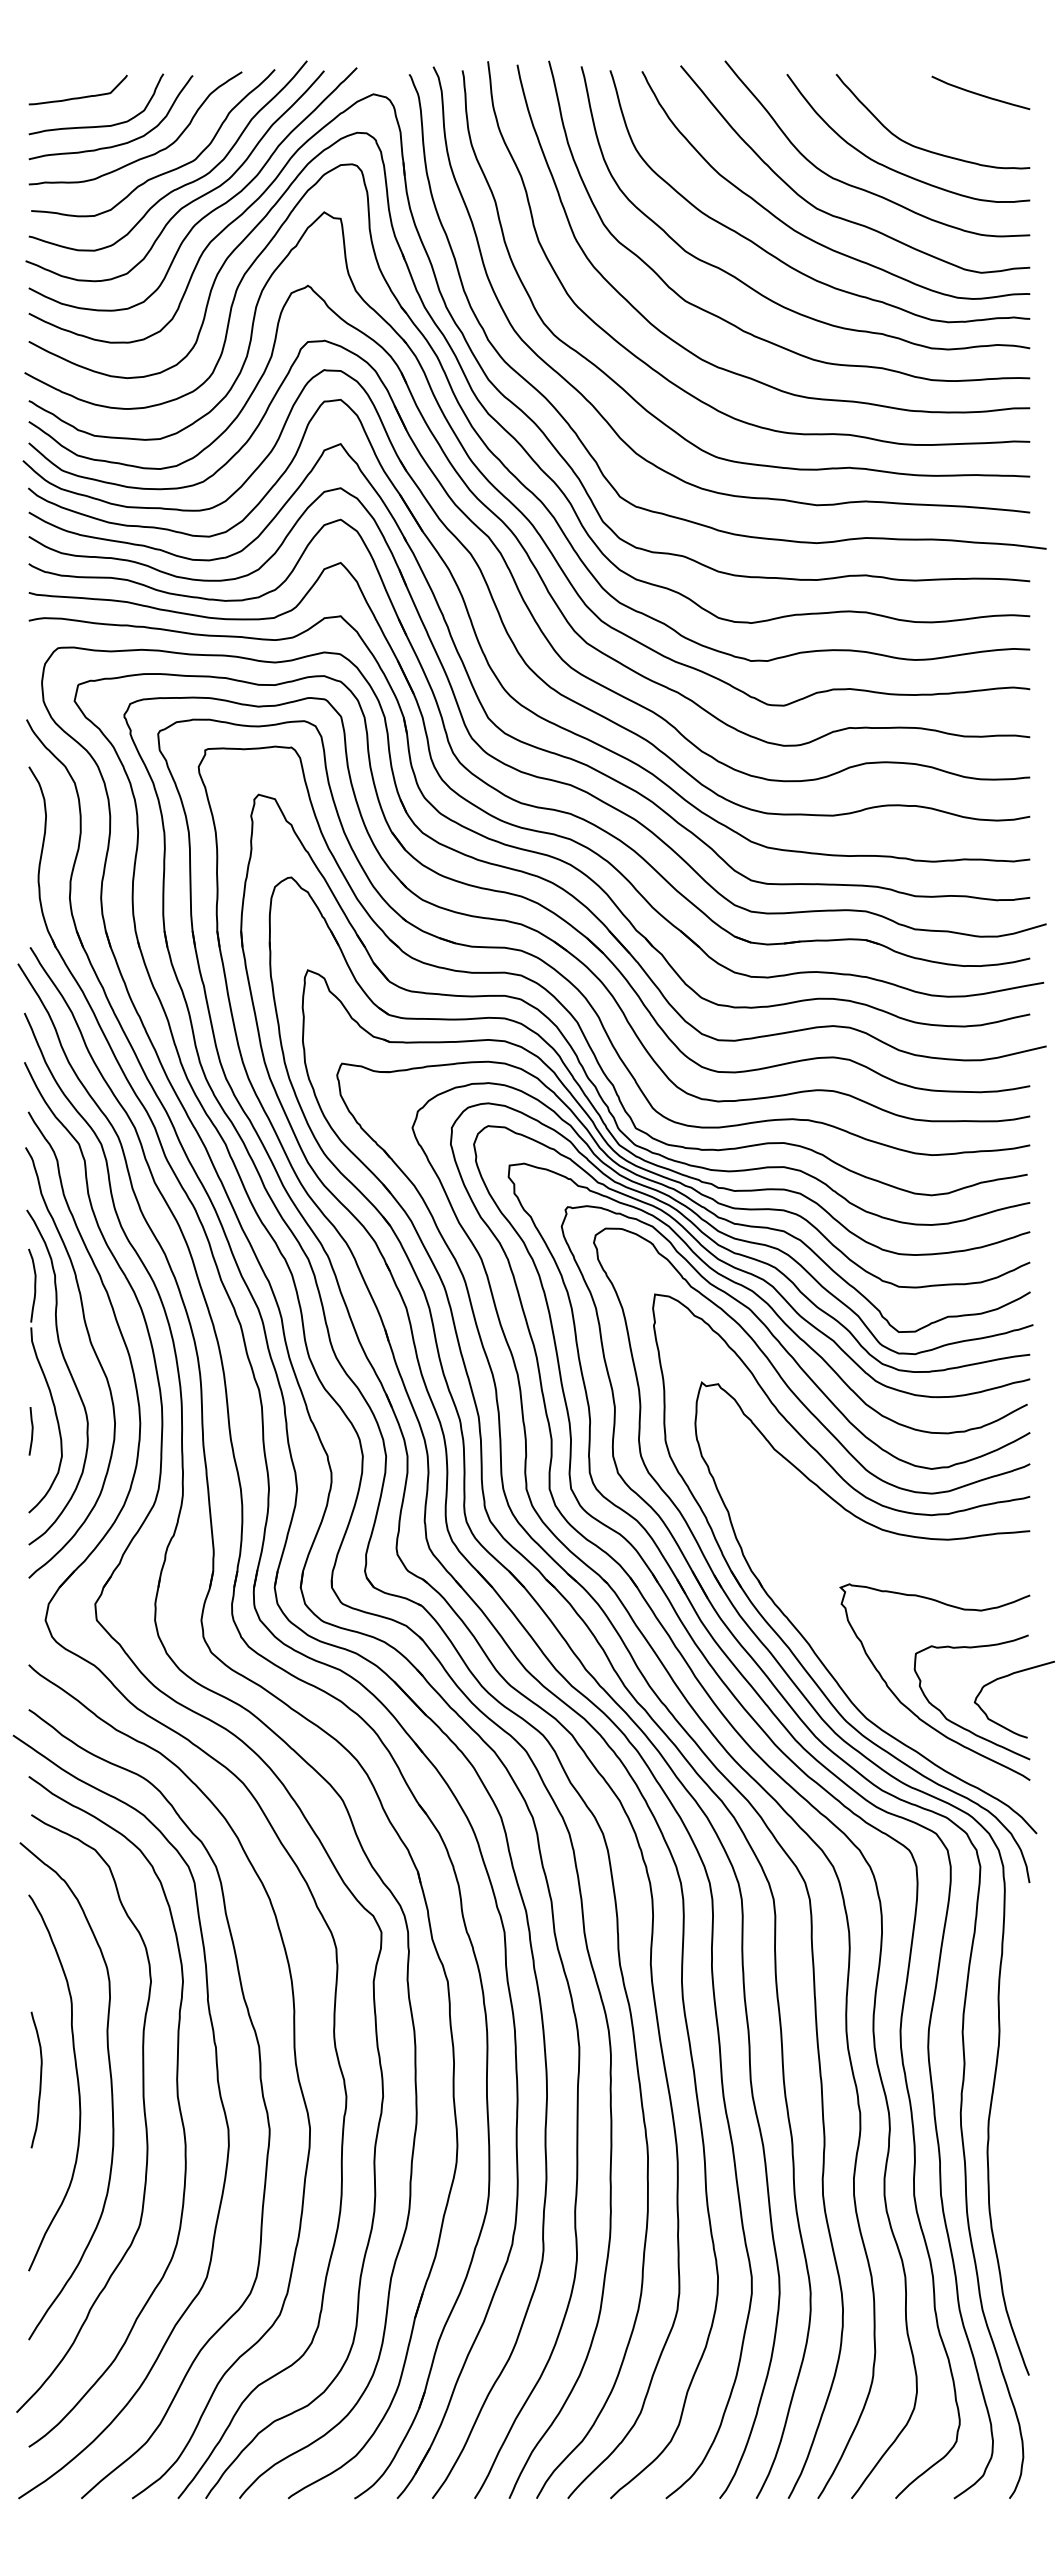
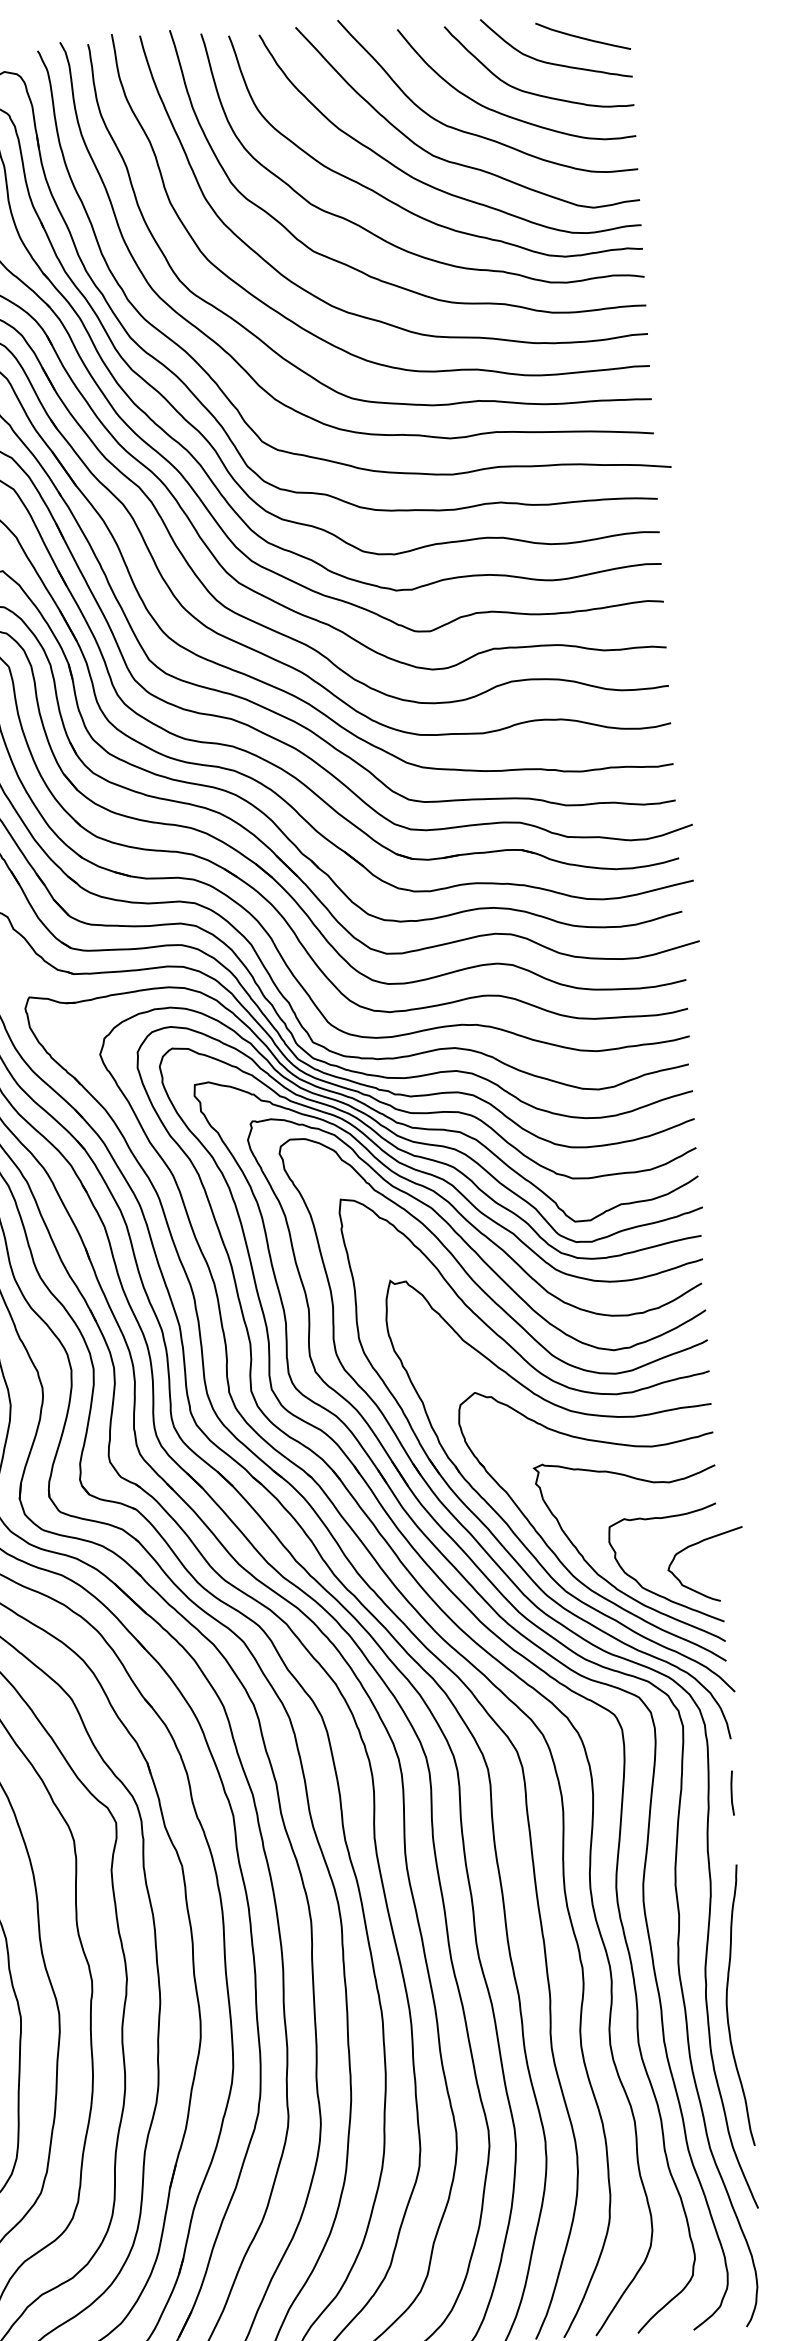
curve: (950, 119) -> (555, 63), added
part: (857, 1677) -> (555, 1553), added
line: (1027, 1939) -> (732, 1793), added
curve: (1009, 2161) -> (727, 2005), added

